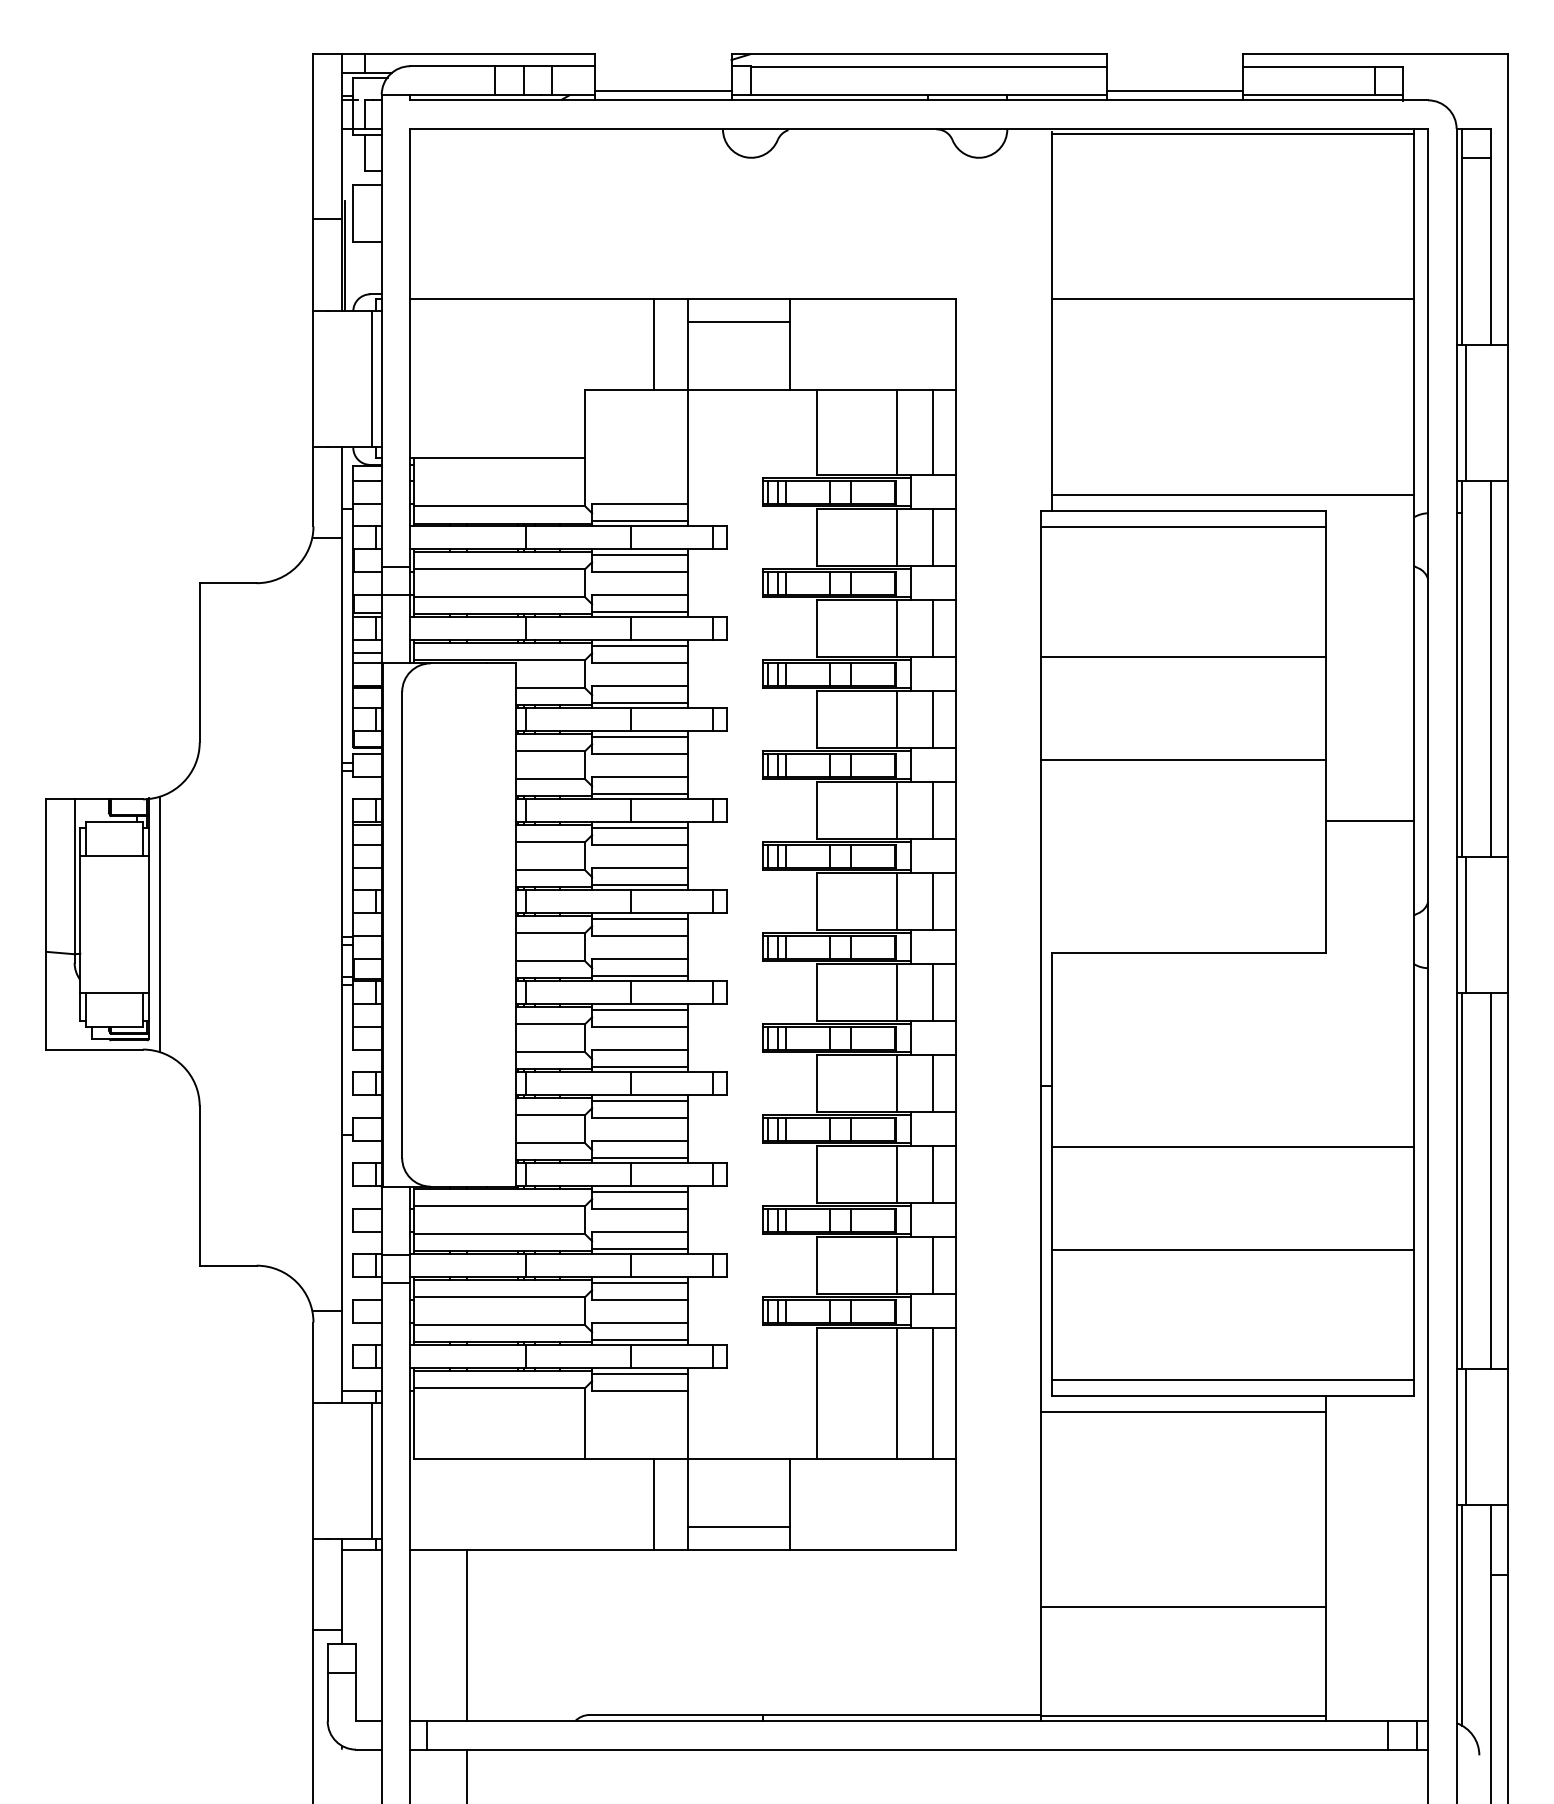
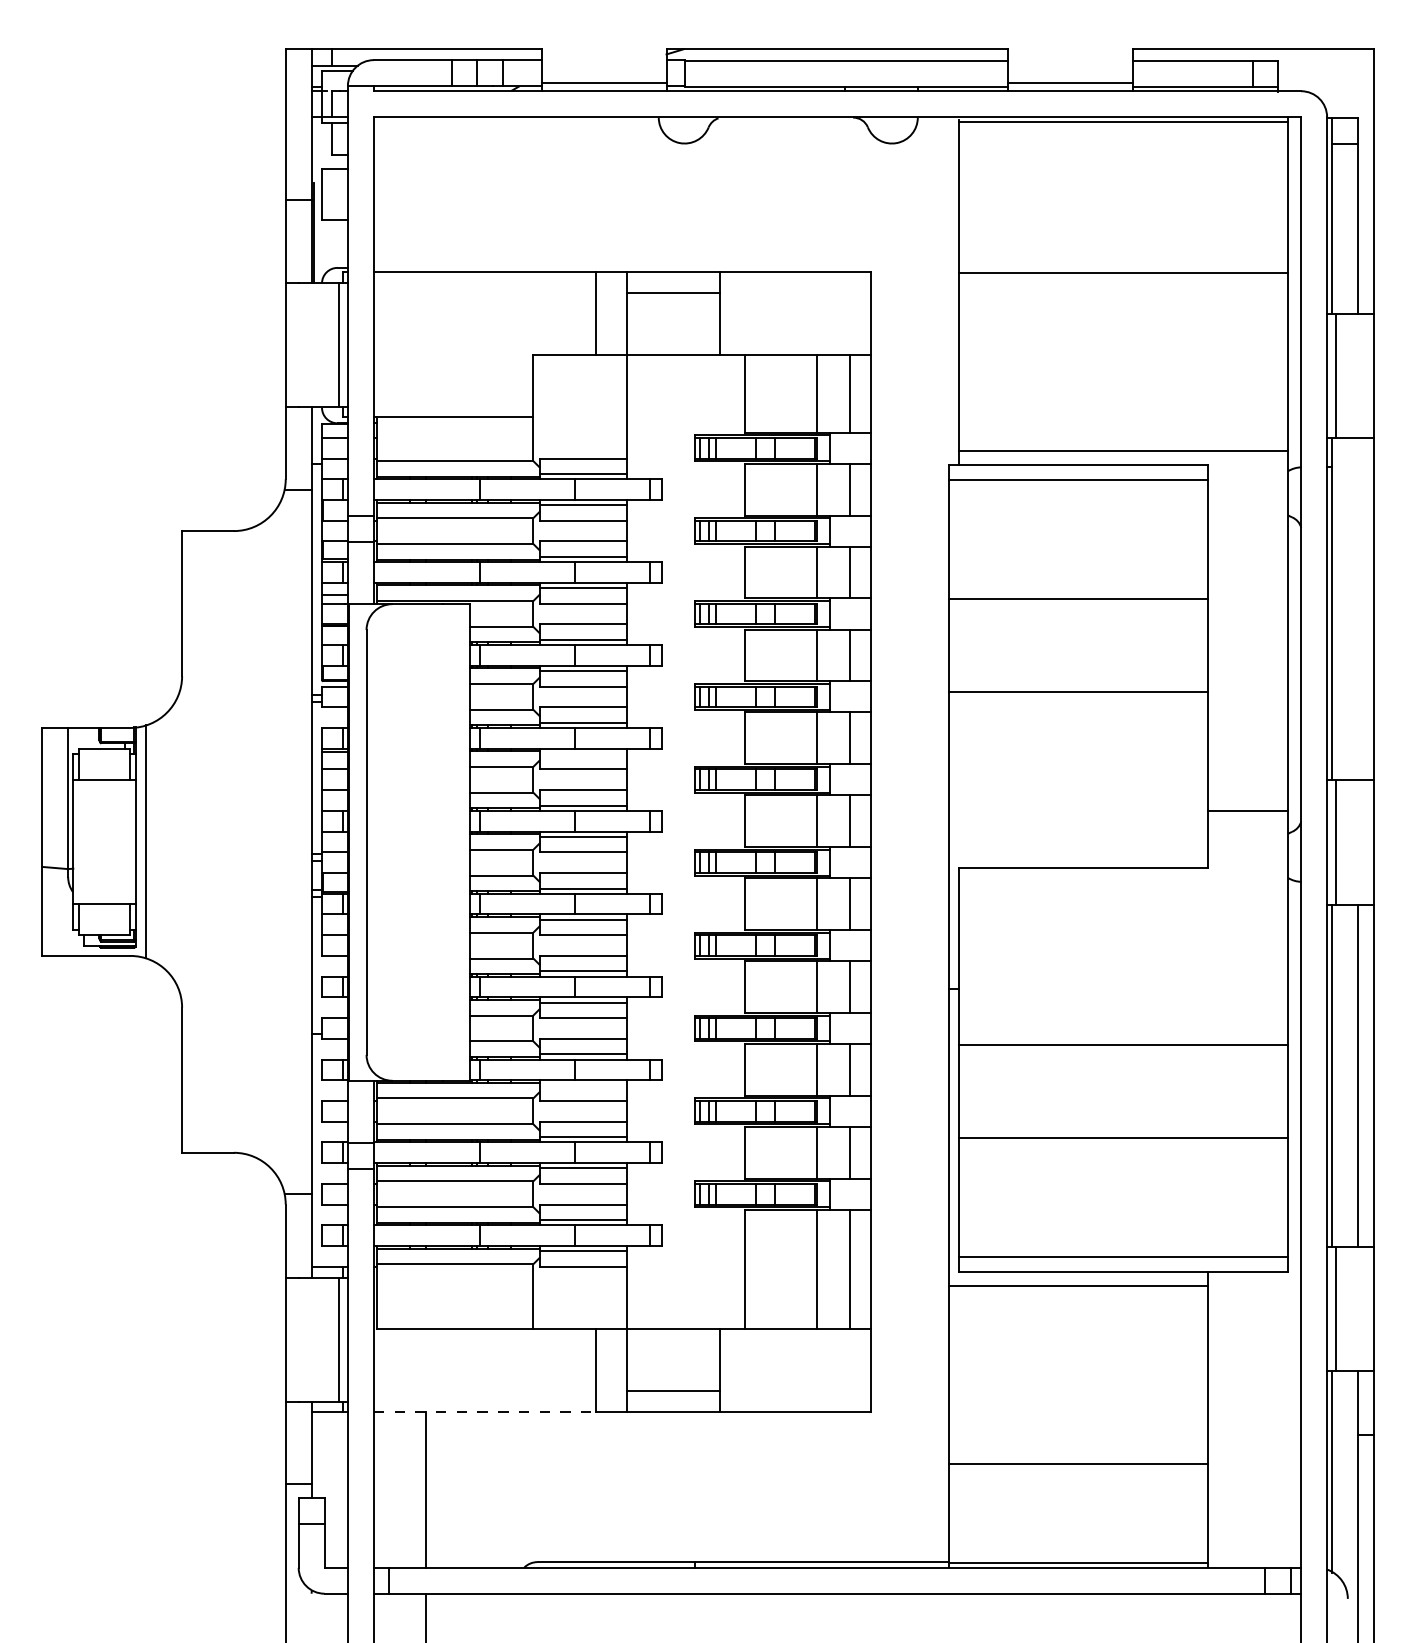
line: (1491, 669) -> (1358, 609), removed
line: (1369, 820) -> (1247, 810), moved
line: (639, 827) -> (582, 753), removed
line: (639, 1191) -> (582, 1085), removed
line: (531, 1549) -> (484, 1411), solid -> dashed

